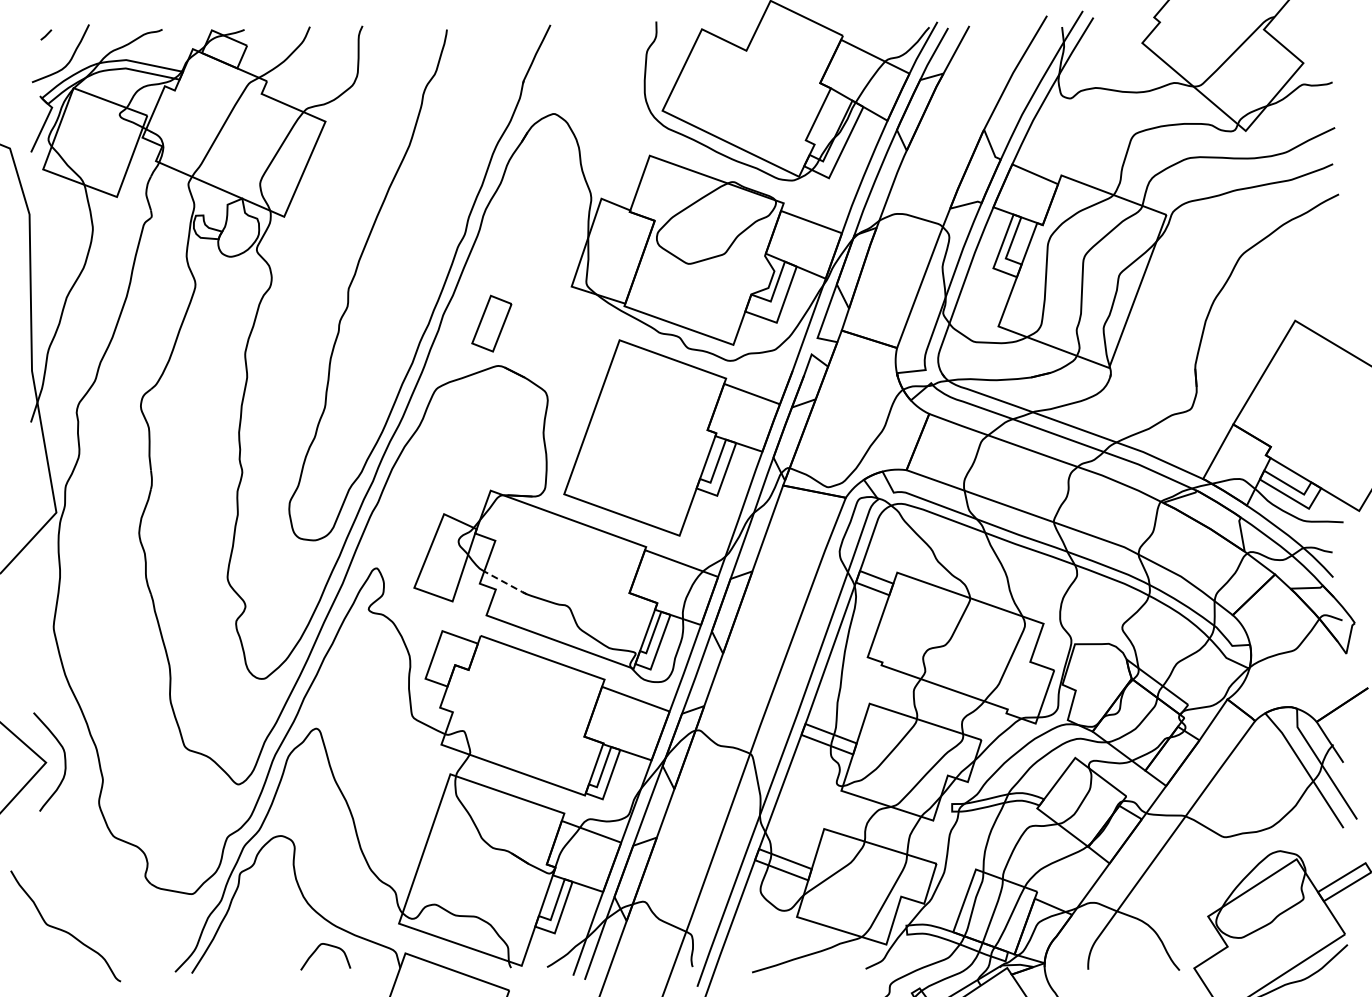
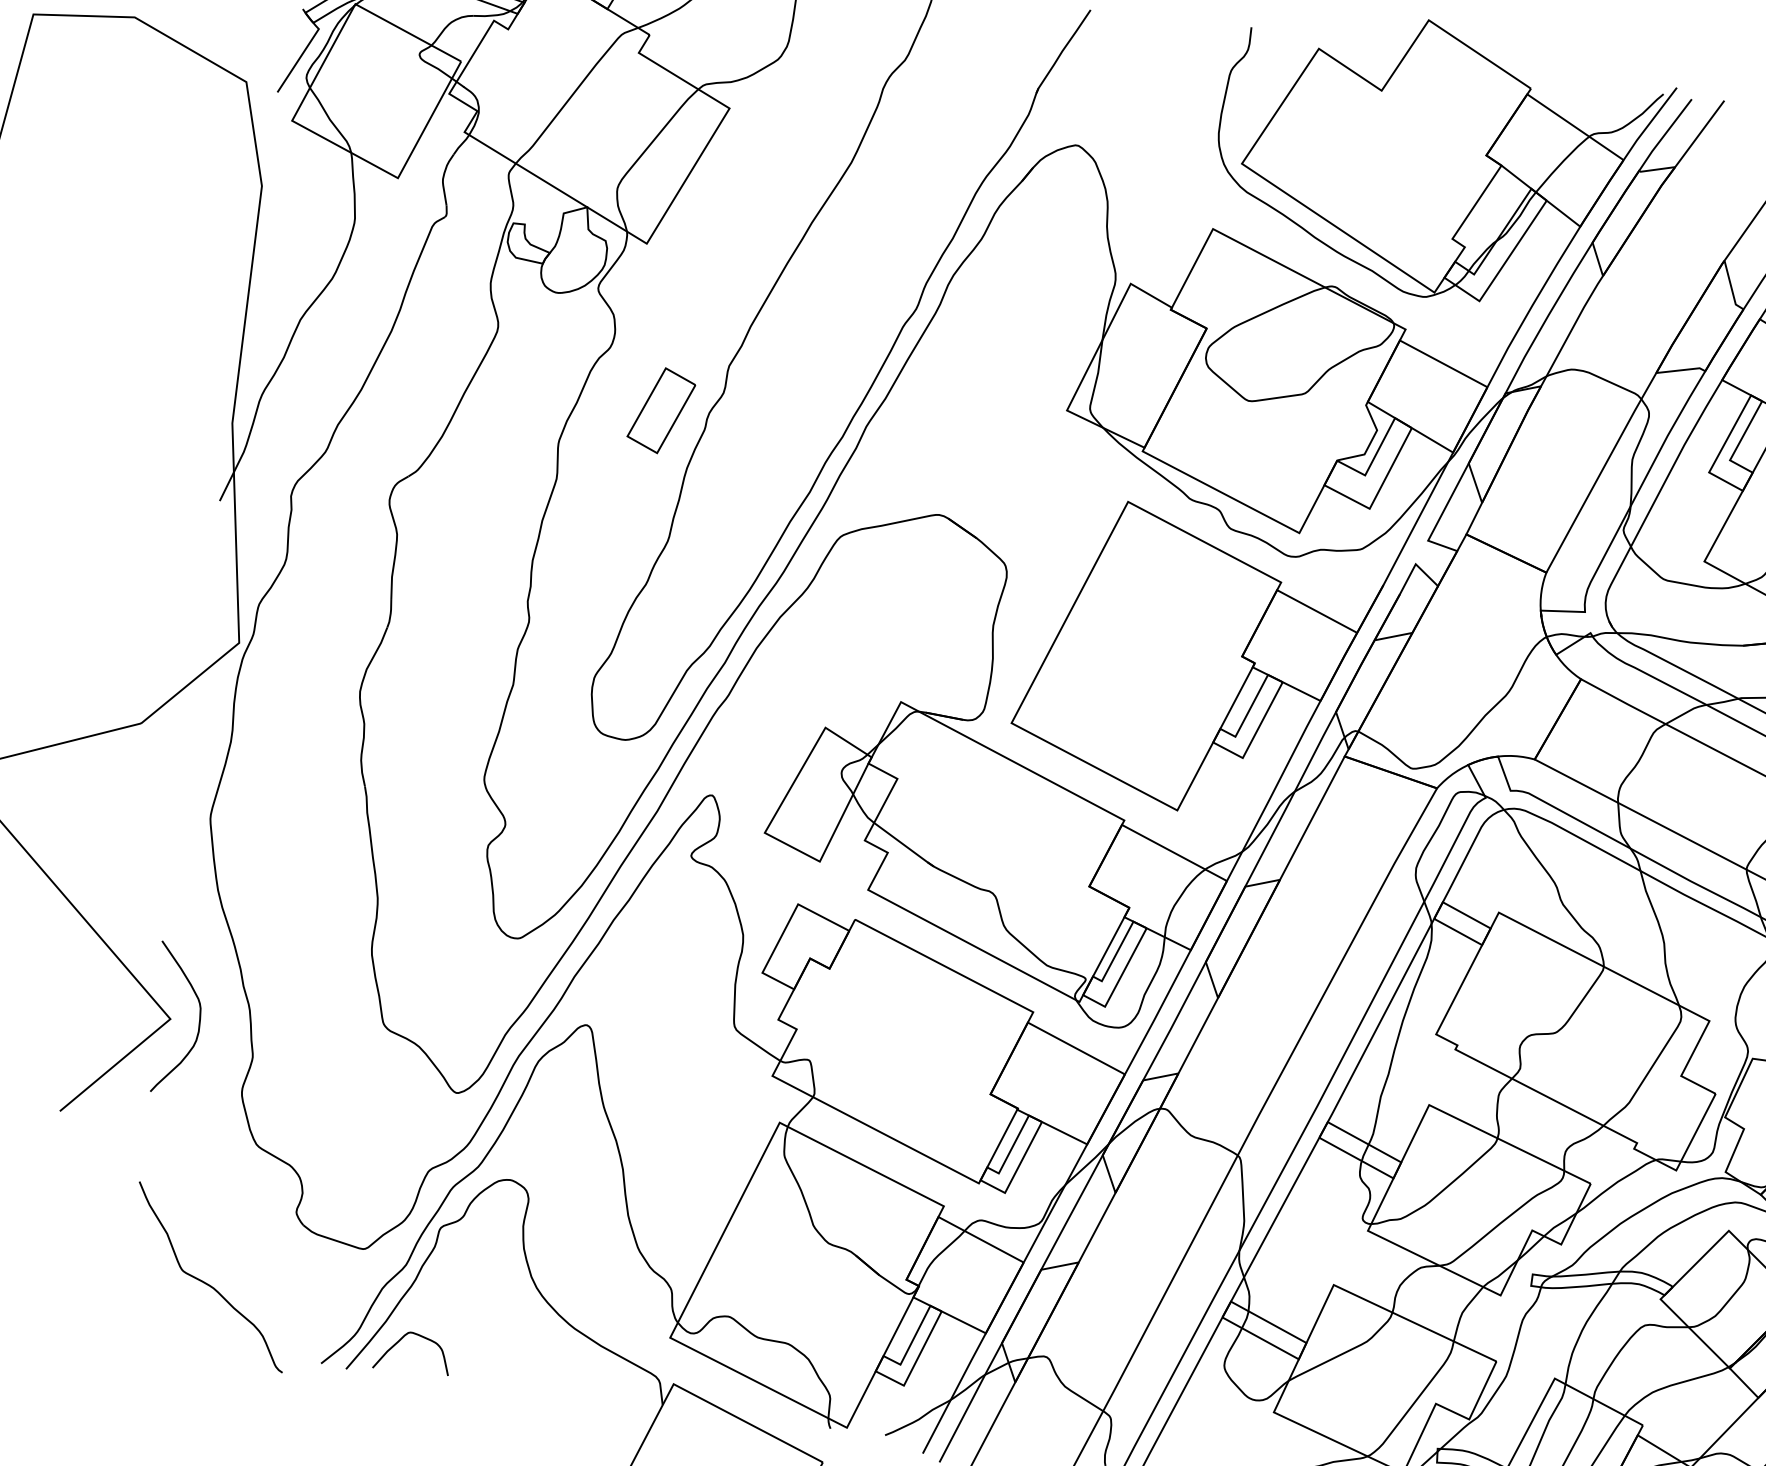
part: (491, 323) -> (660, 410), moved
line: (505, 583) -> (903, 845), dashed -> solid
curve: (63, 929) -> (206, 1281), moved
curve: (318, 948) -> (403, 1338), moved

